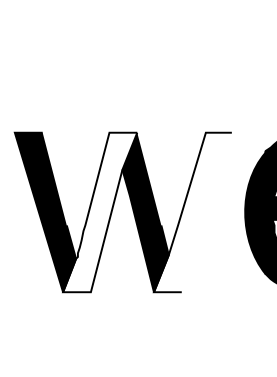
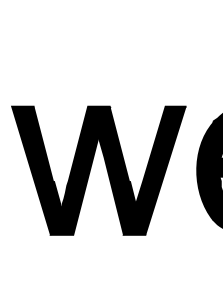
fill: (100, 212) -> (80, 170), added
fill: (192, 212) -> (154, 170), added

